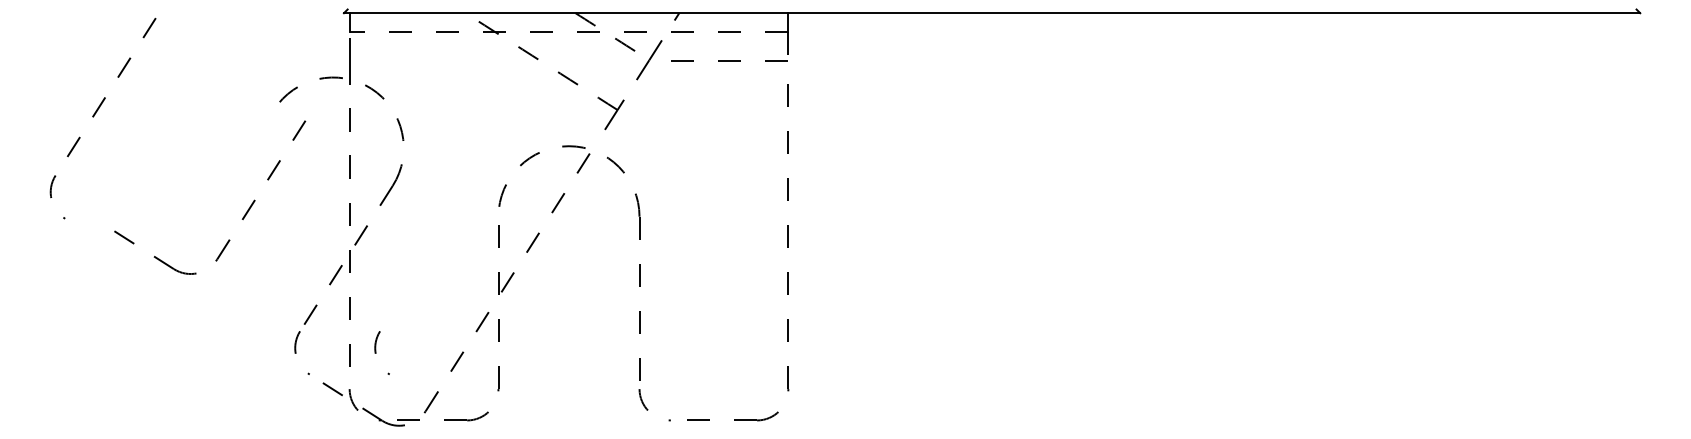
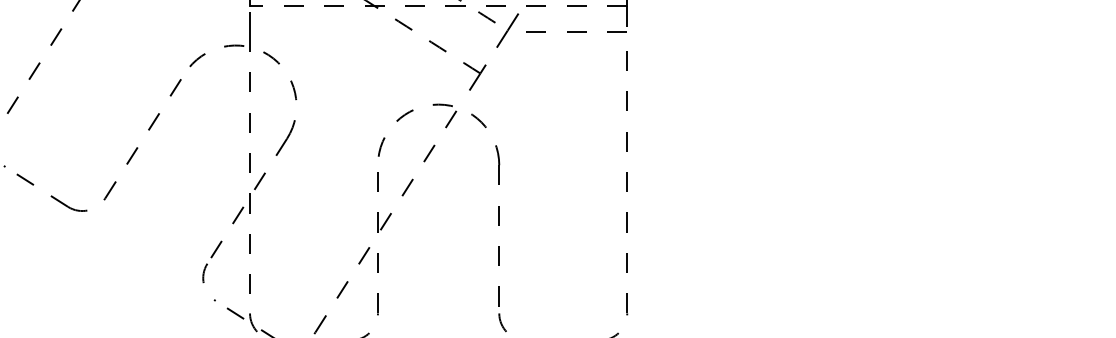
part: (242, 217) -> (126, 162), moved
arc: (376, 352) -> (273, 281), removed

